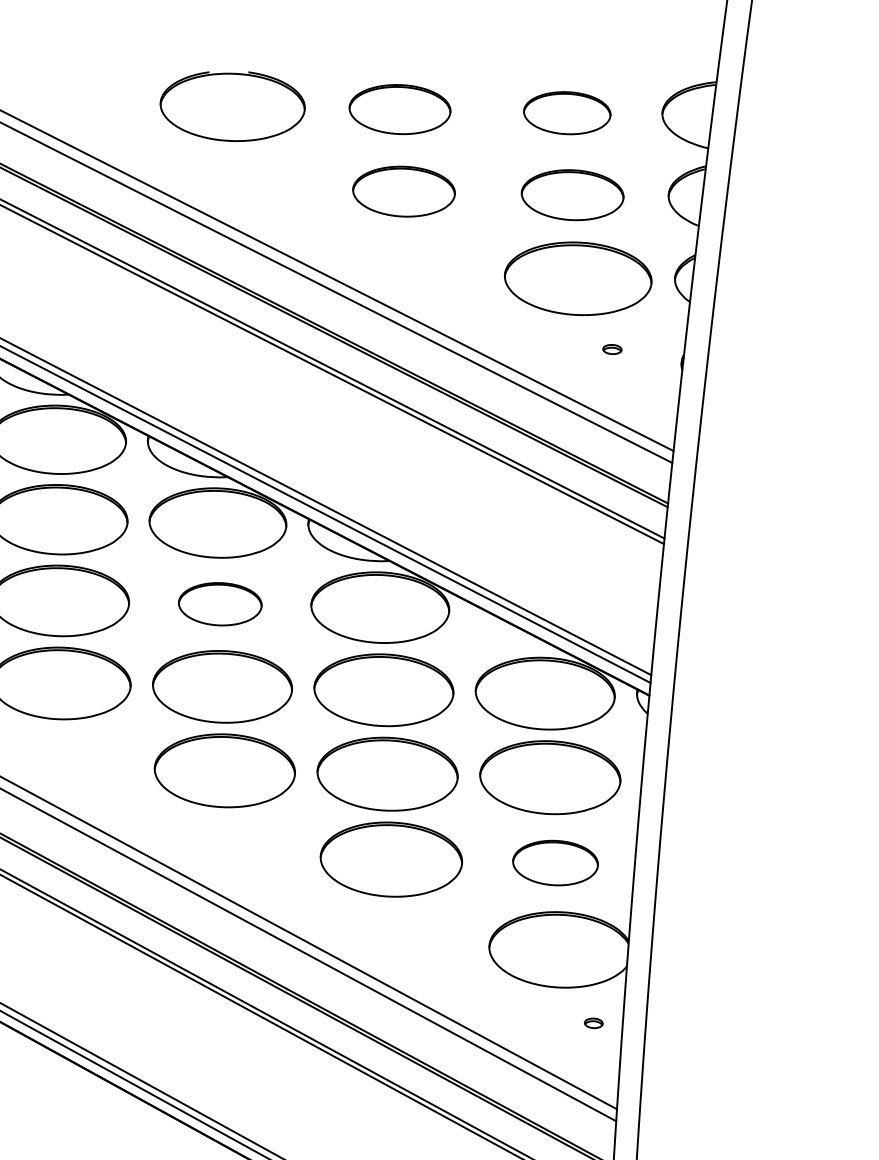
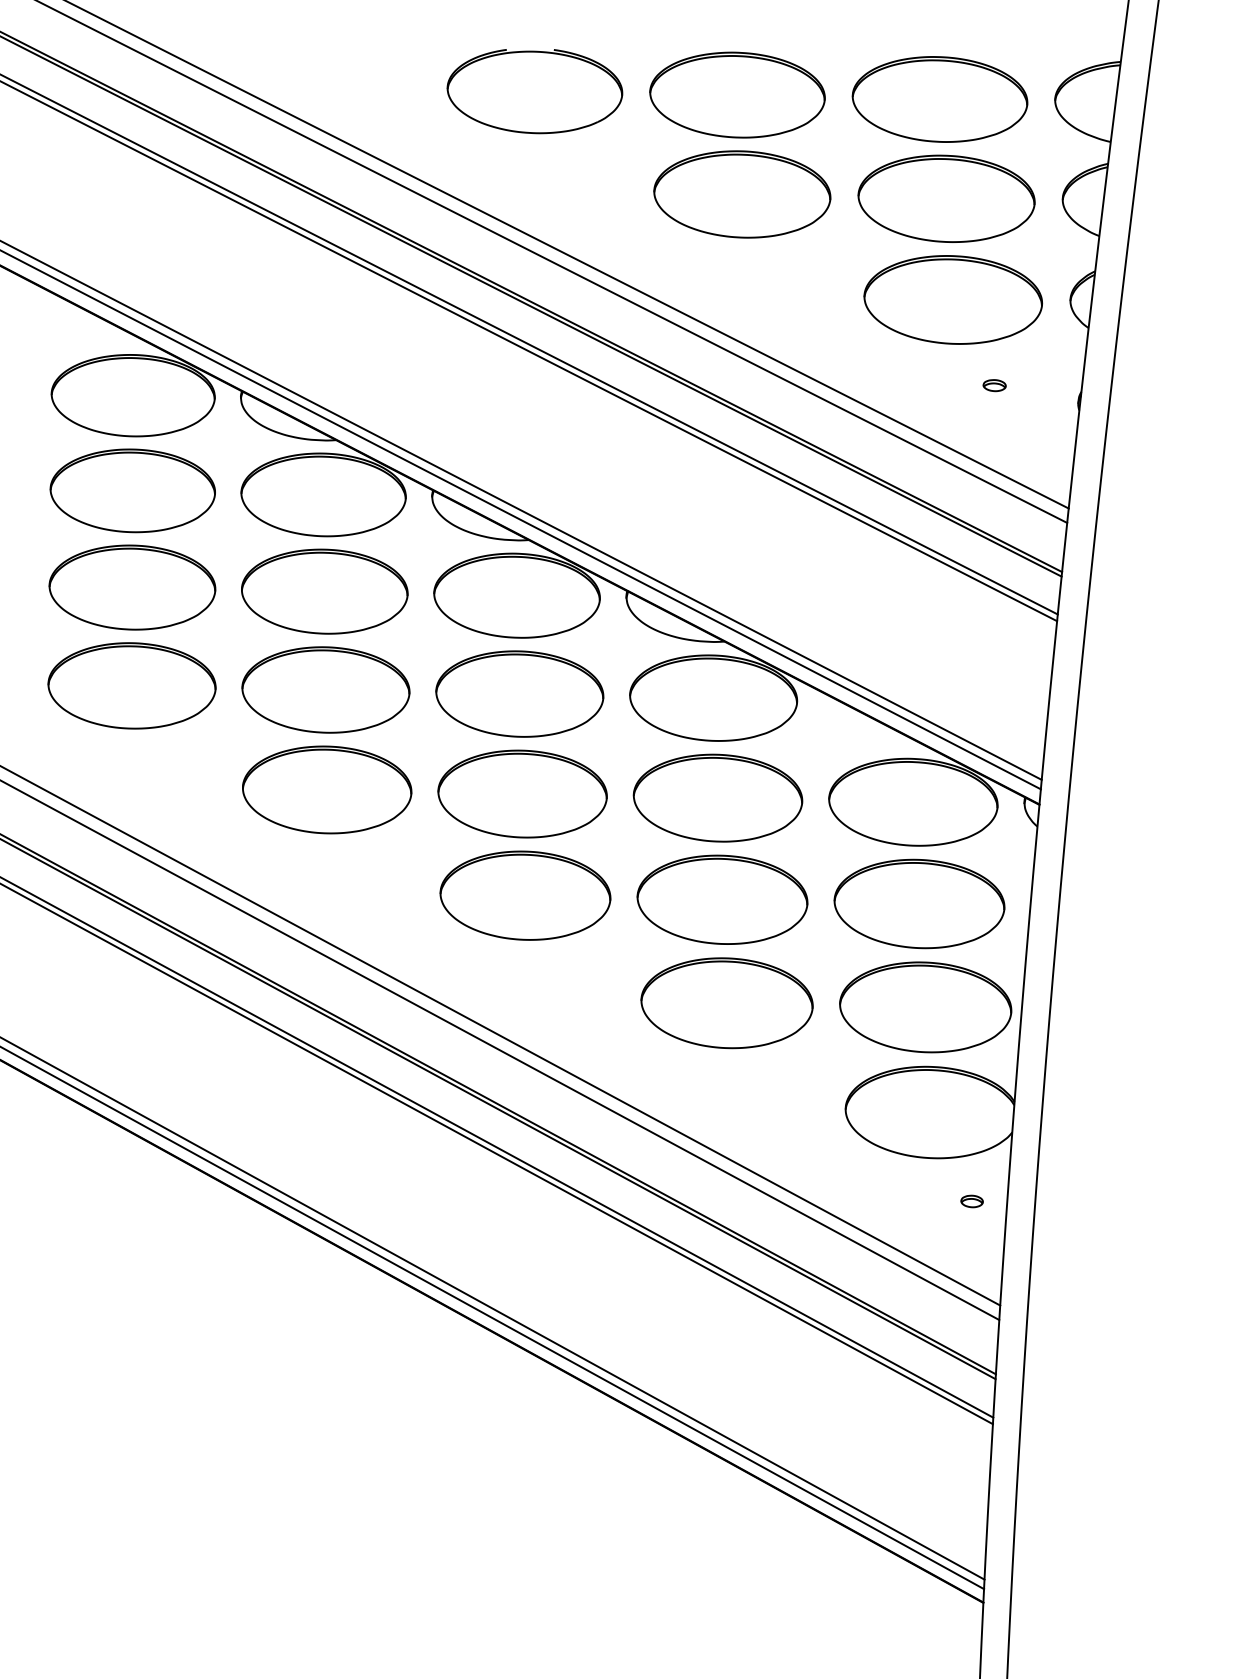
part: (400, 109) -> (737, 94), size x1.43
part: (566, 113) -> (939, 99), size x1.67
part: (404, 191) -> (742, 194), size x1.43
part: (572, 194) -> (946, 198), size x1.43
part: (219, 603) -> (519, 693), size x1.67
part: (555, 863) -> (925, 1007), size x1.67

